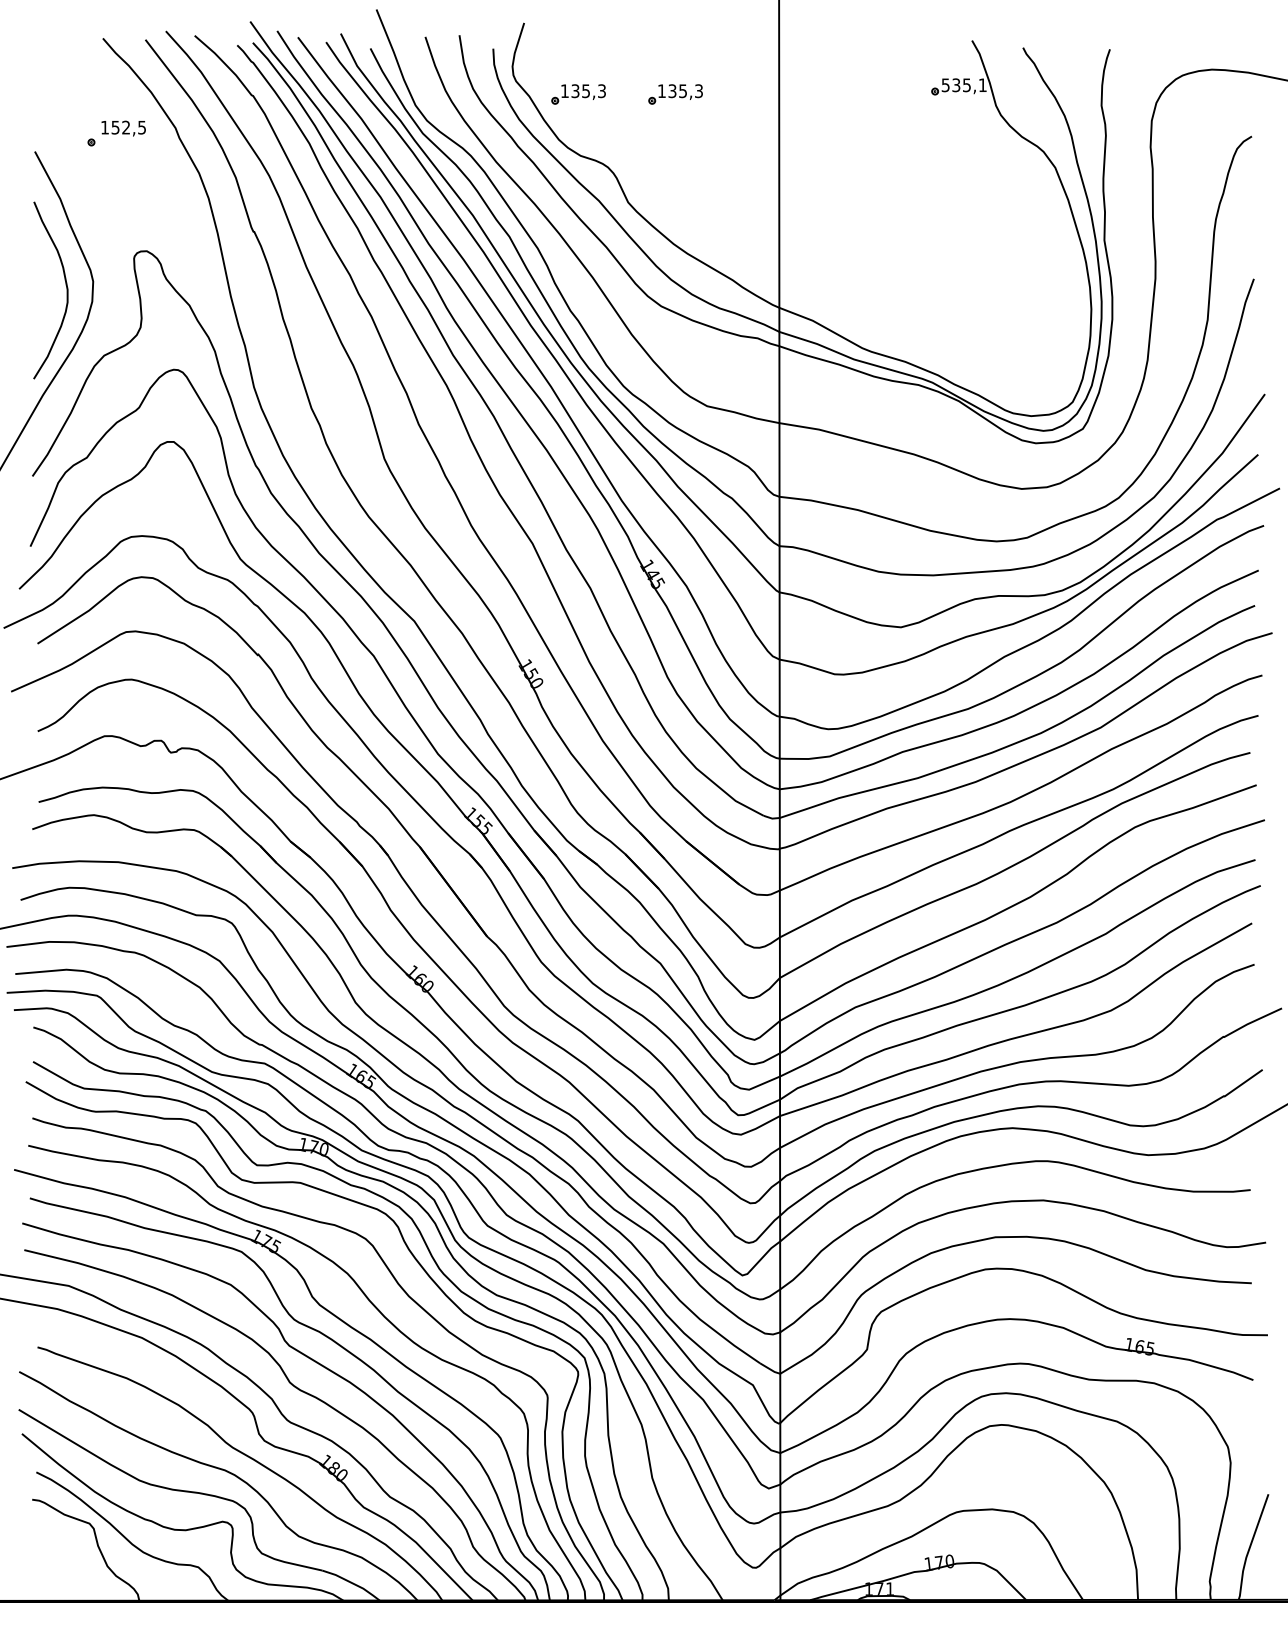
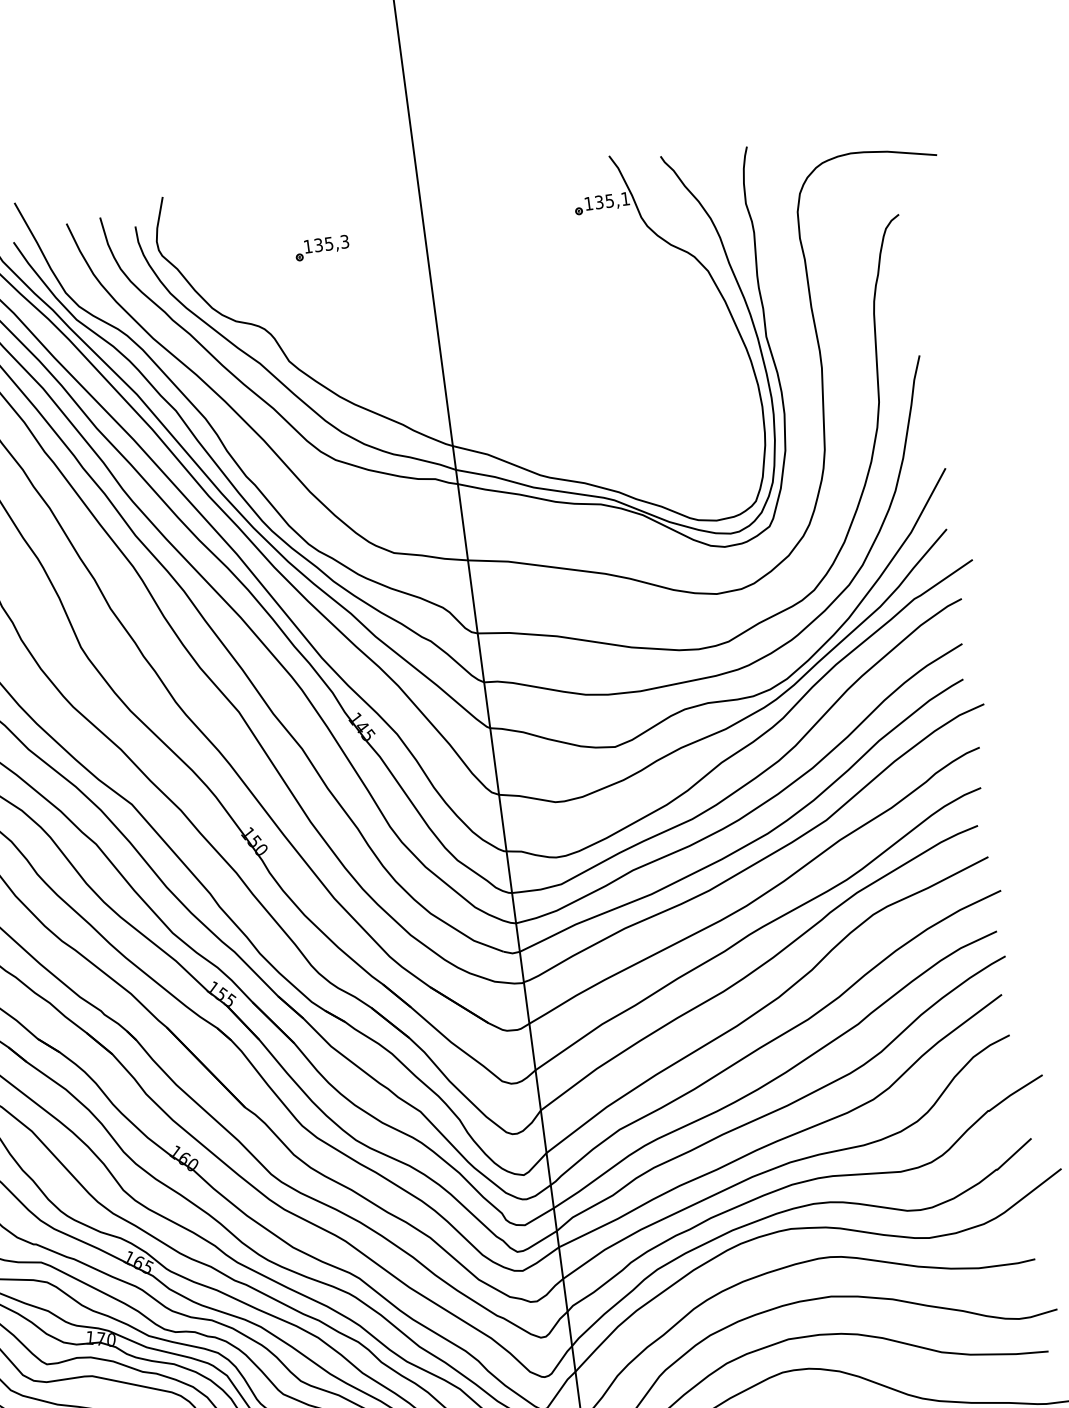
text: (945, 85) -> (588, 203), 535,1 -> 135,1
part: (578, 94) -> (225, 260), removed

